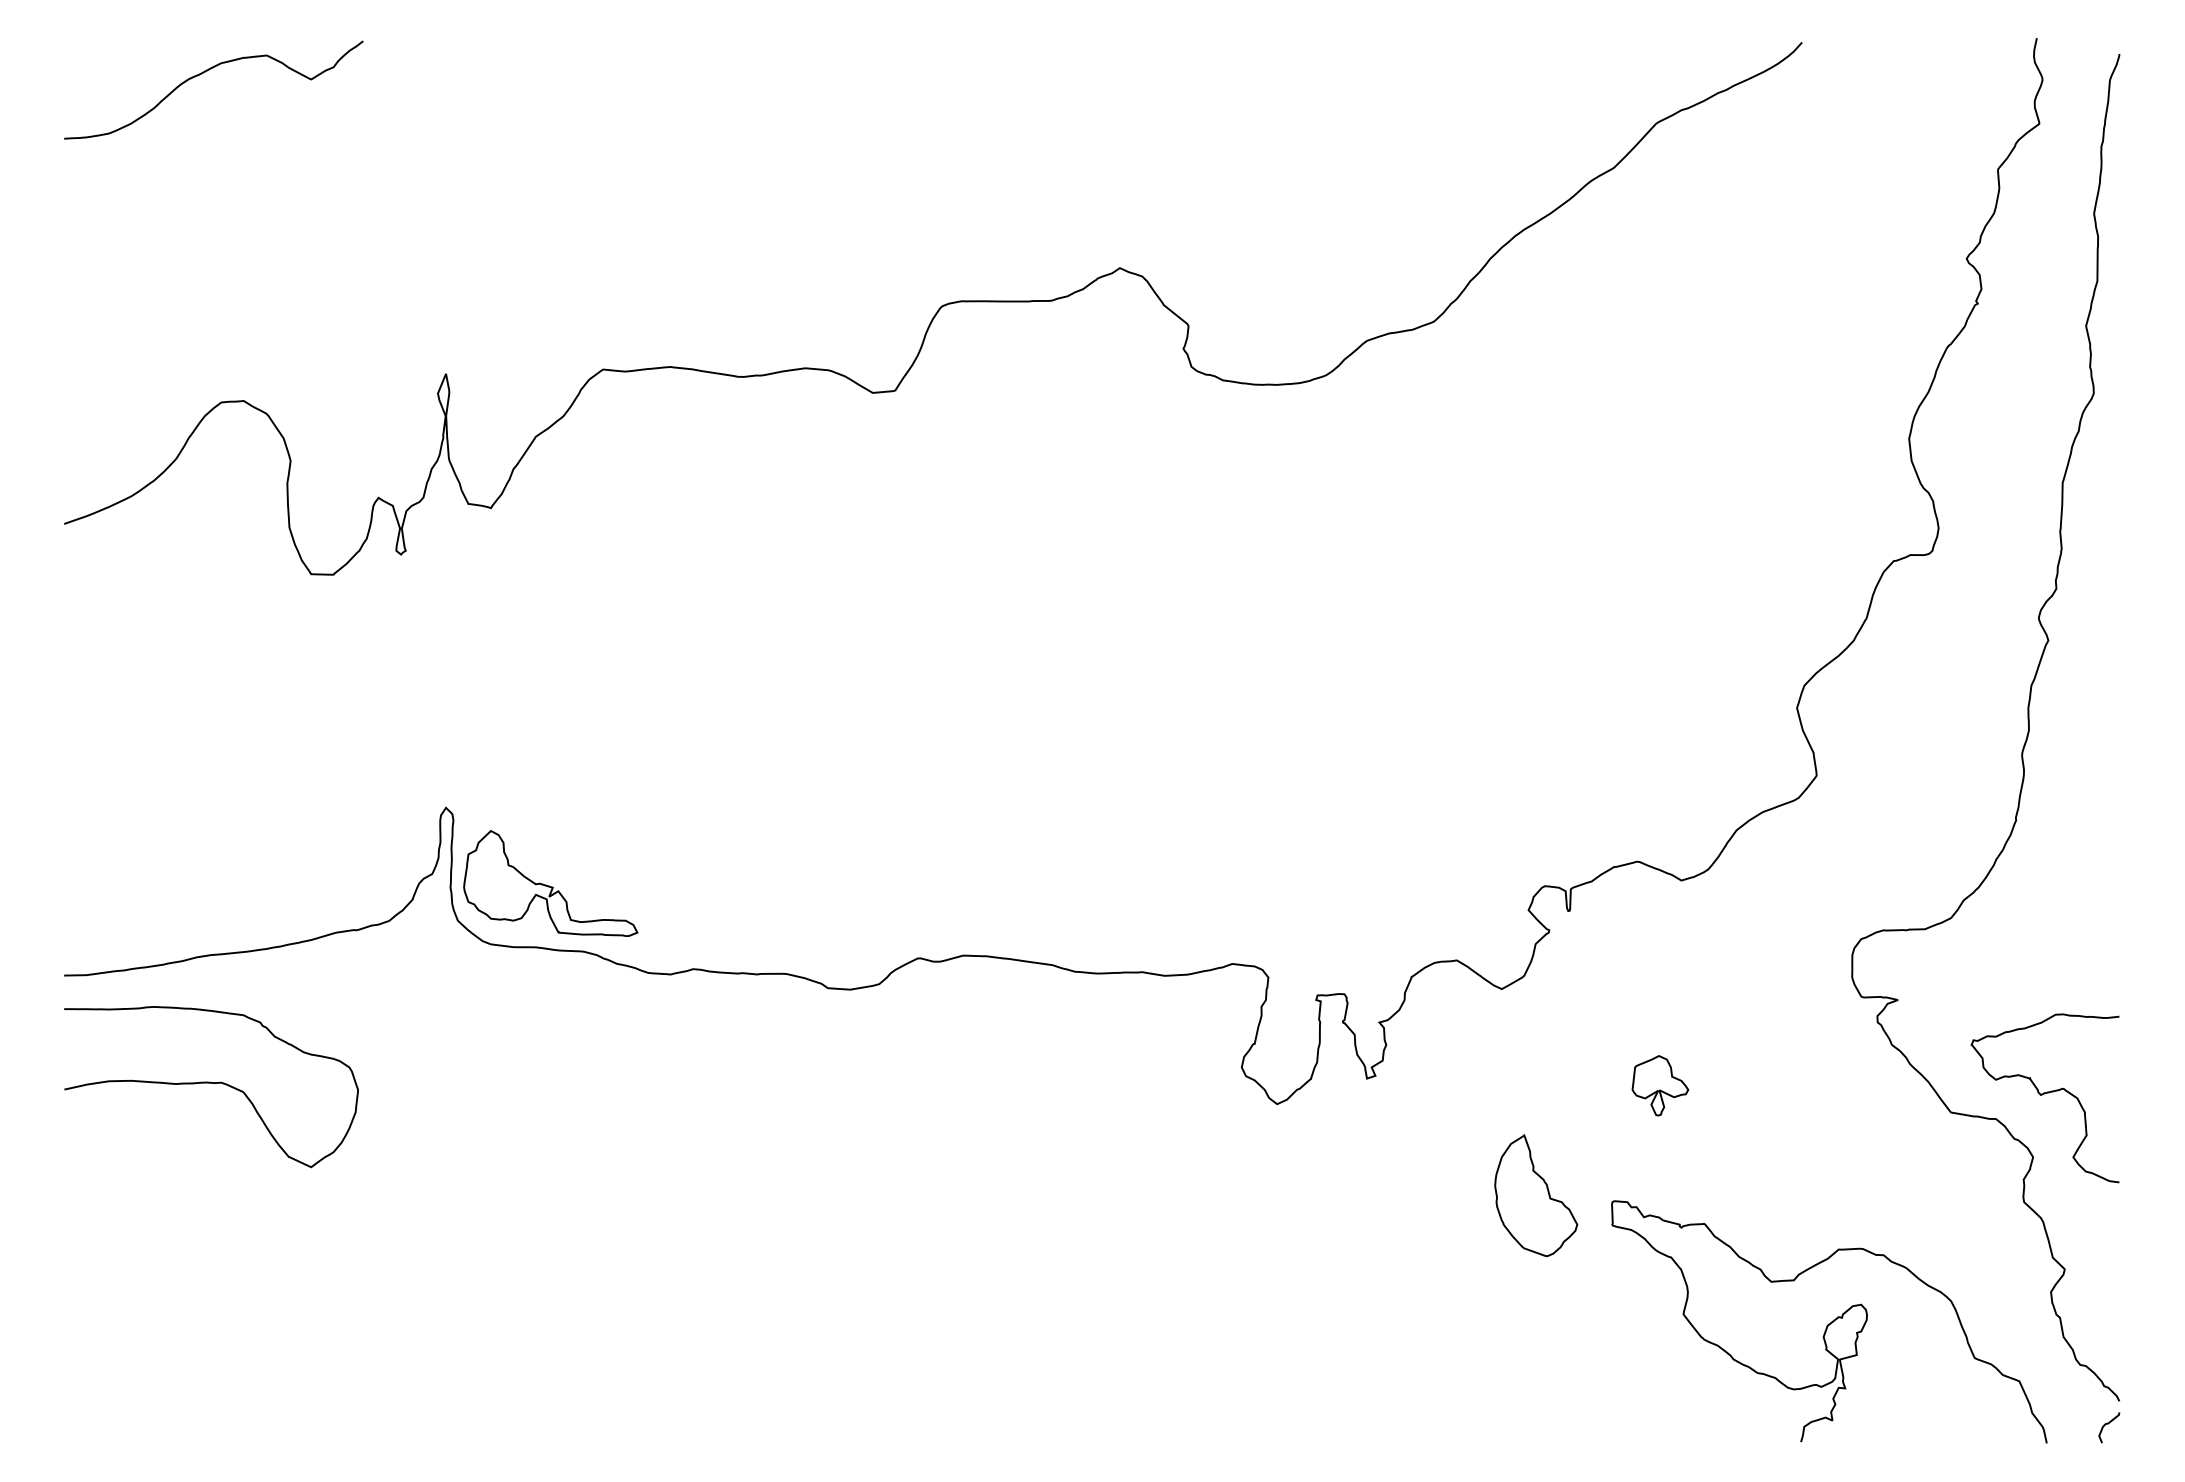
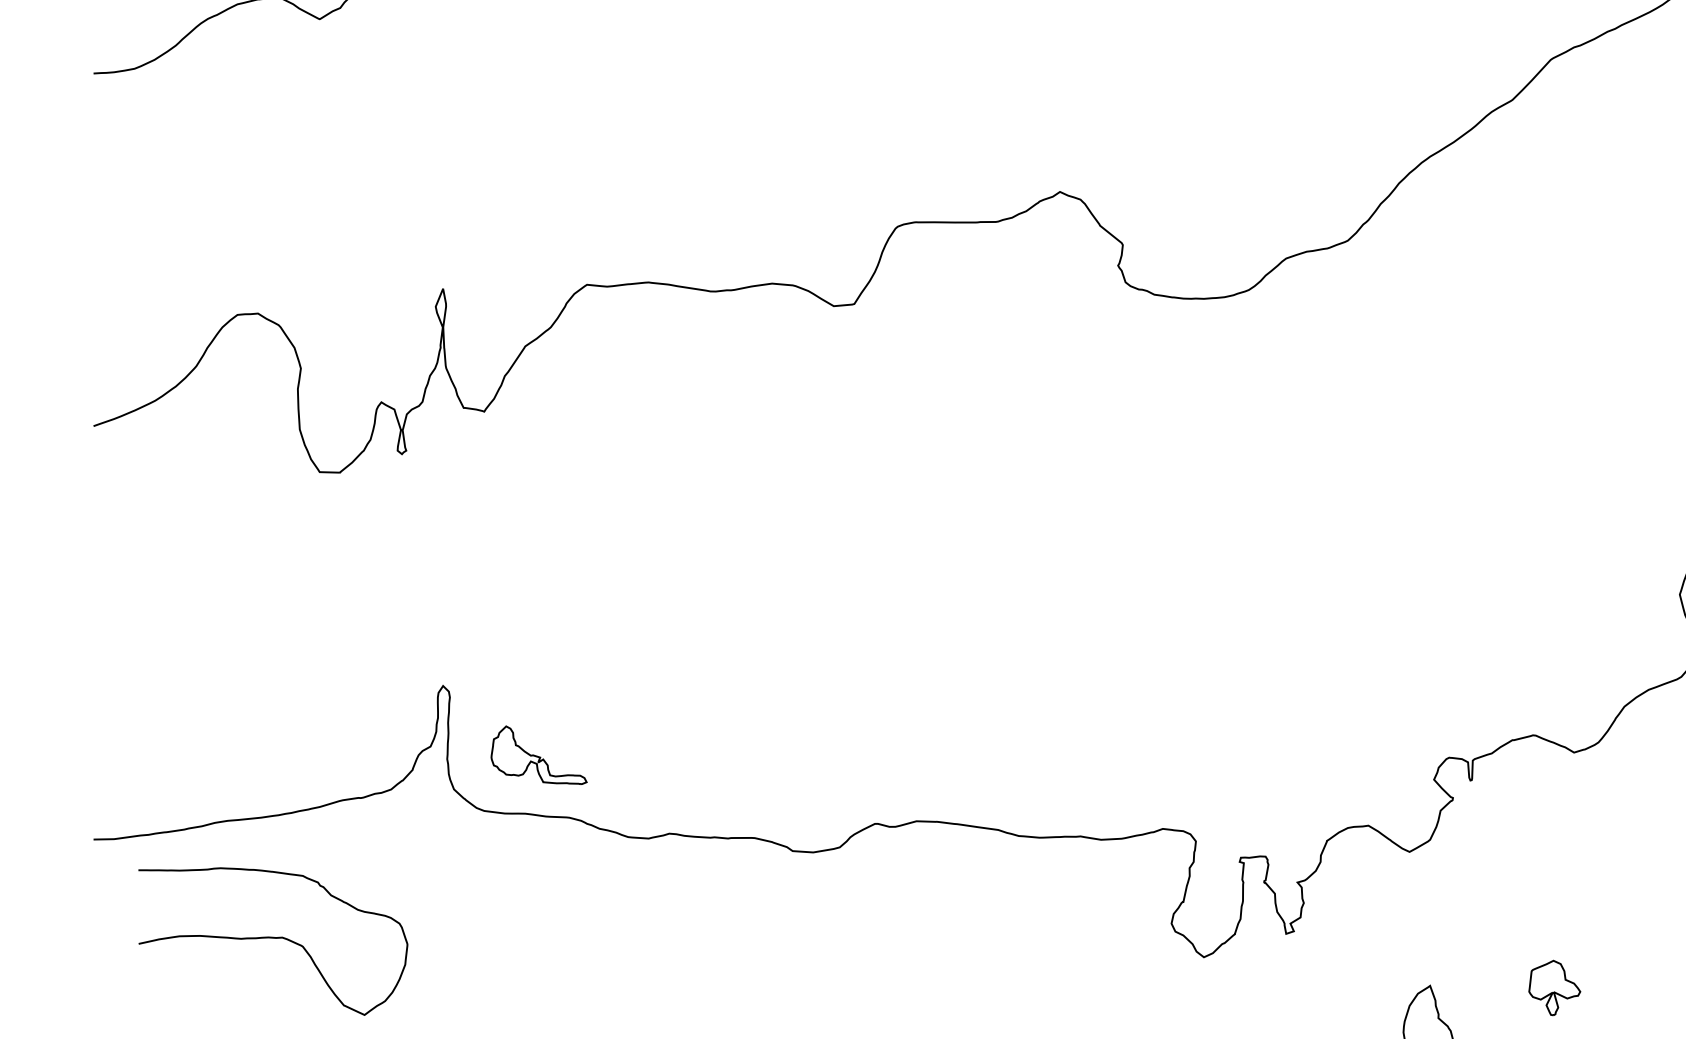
part: (550, 883) -> (538, 755), size x0.6
curve: (211, 1083) -> (273, 938), moved
part: (1660, 1085) -> (1554, 987), moved

